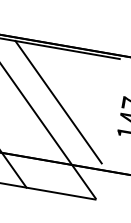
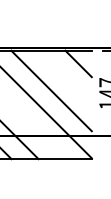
line: (99, 72) -> (78, 63), added

